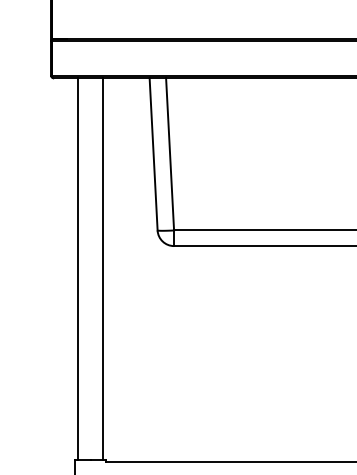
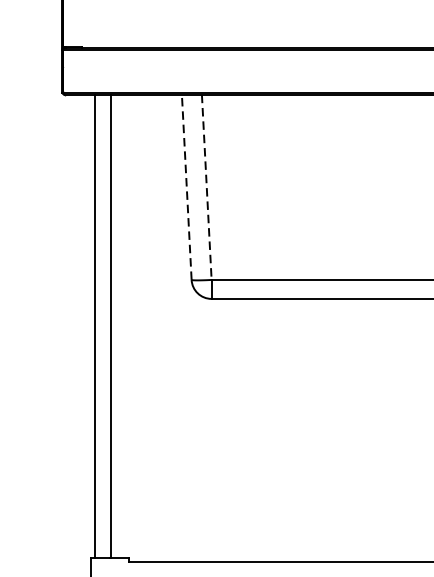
line: (153, 153) -> (186, 186), solid -> dashed
line: (170, 154) -> (207, 187), solid -> dashed
line: (102, 268) -> (110, 326), moved

